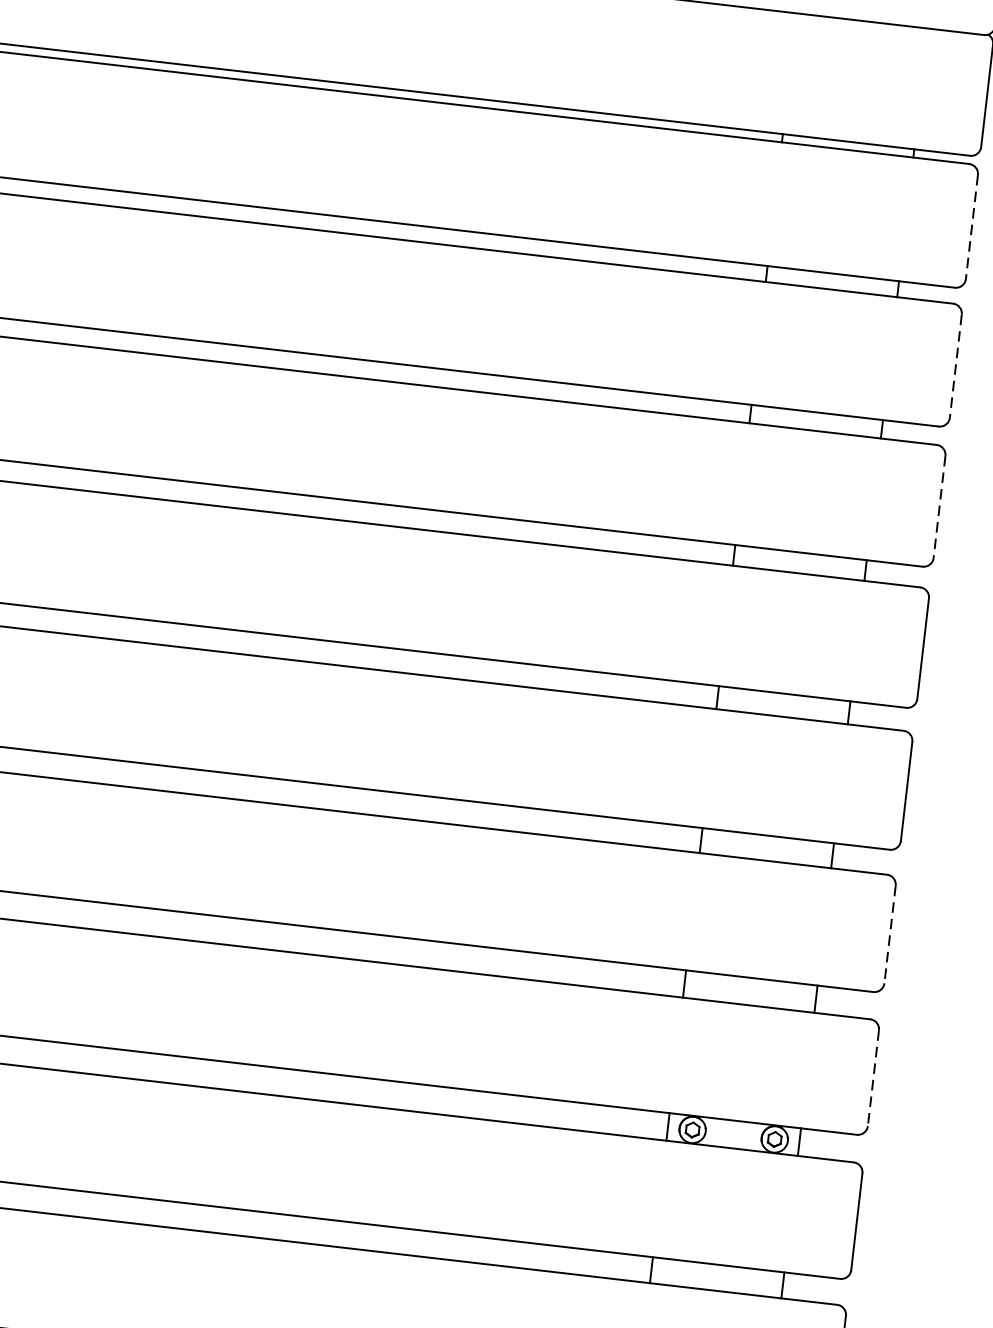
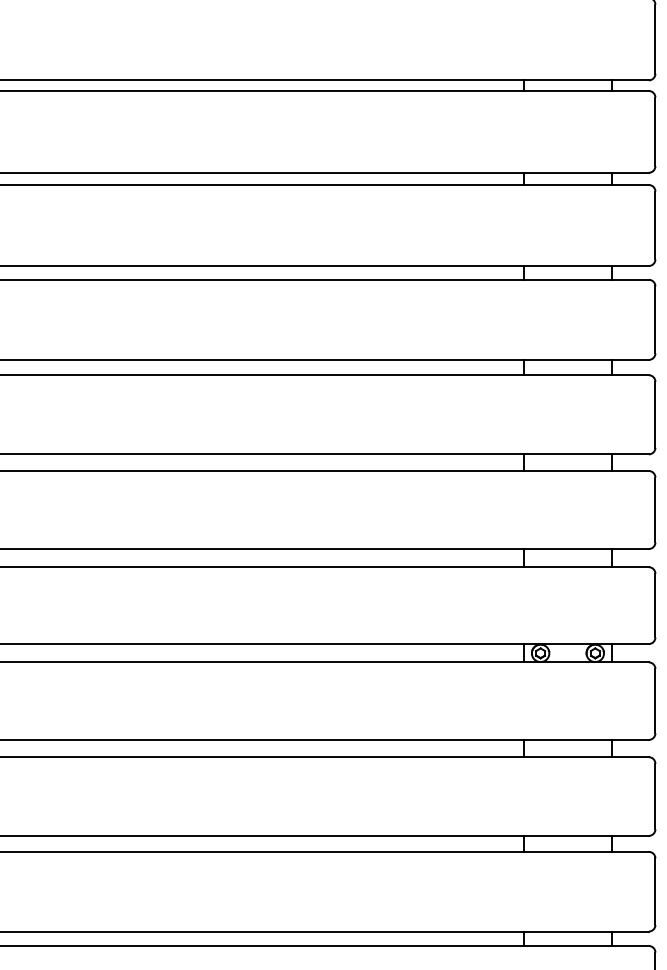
line: (972, 227) -> (655, 39), dashed -> solid
line: (955, 367) -> (655, 132), dashed -> solid
line: (939, 506) -> (655, 225), dashed -> solid
line: (890, 935) -> (655, 510), dashed -> solid
line: (873, 1078) -> (655, 605), dashed -> solid

